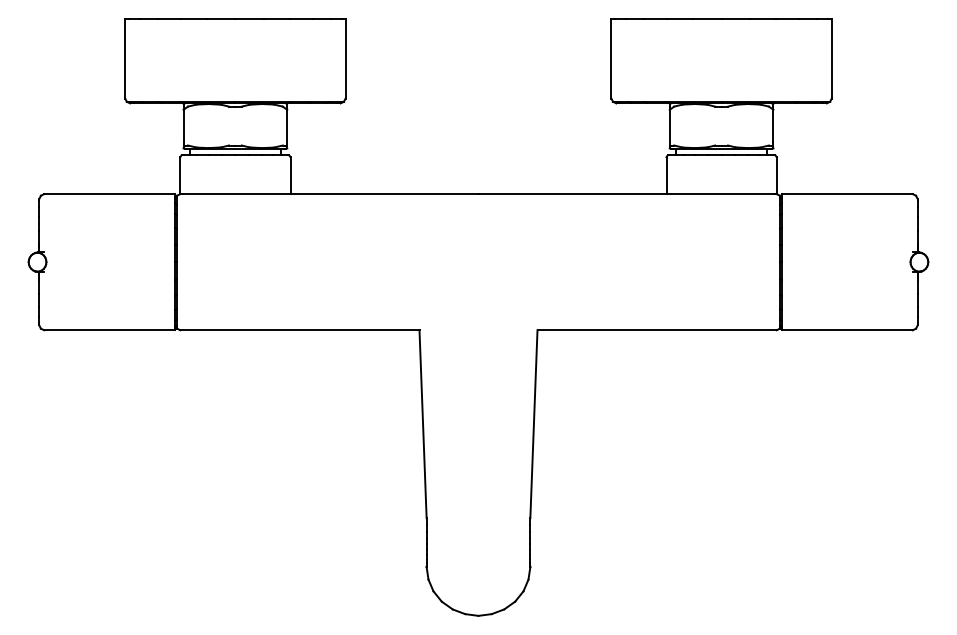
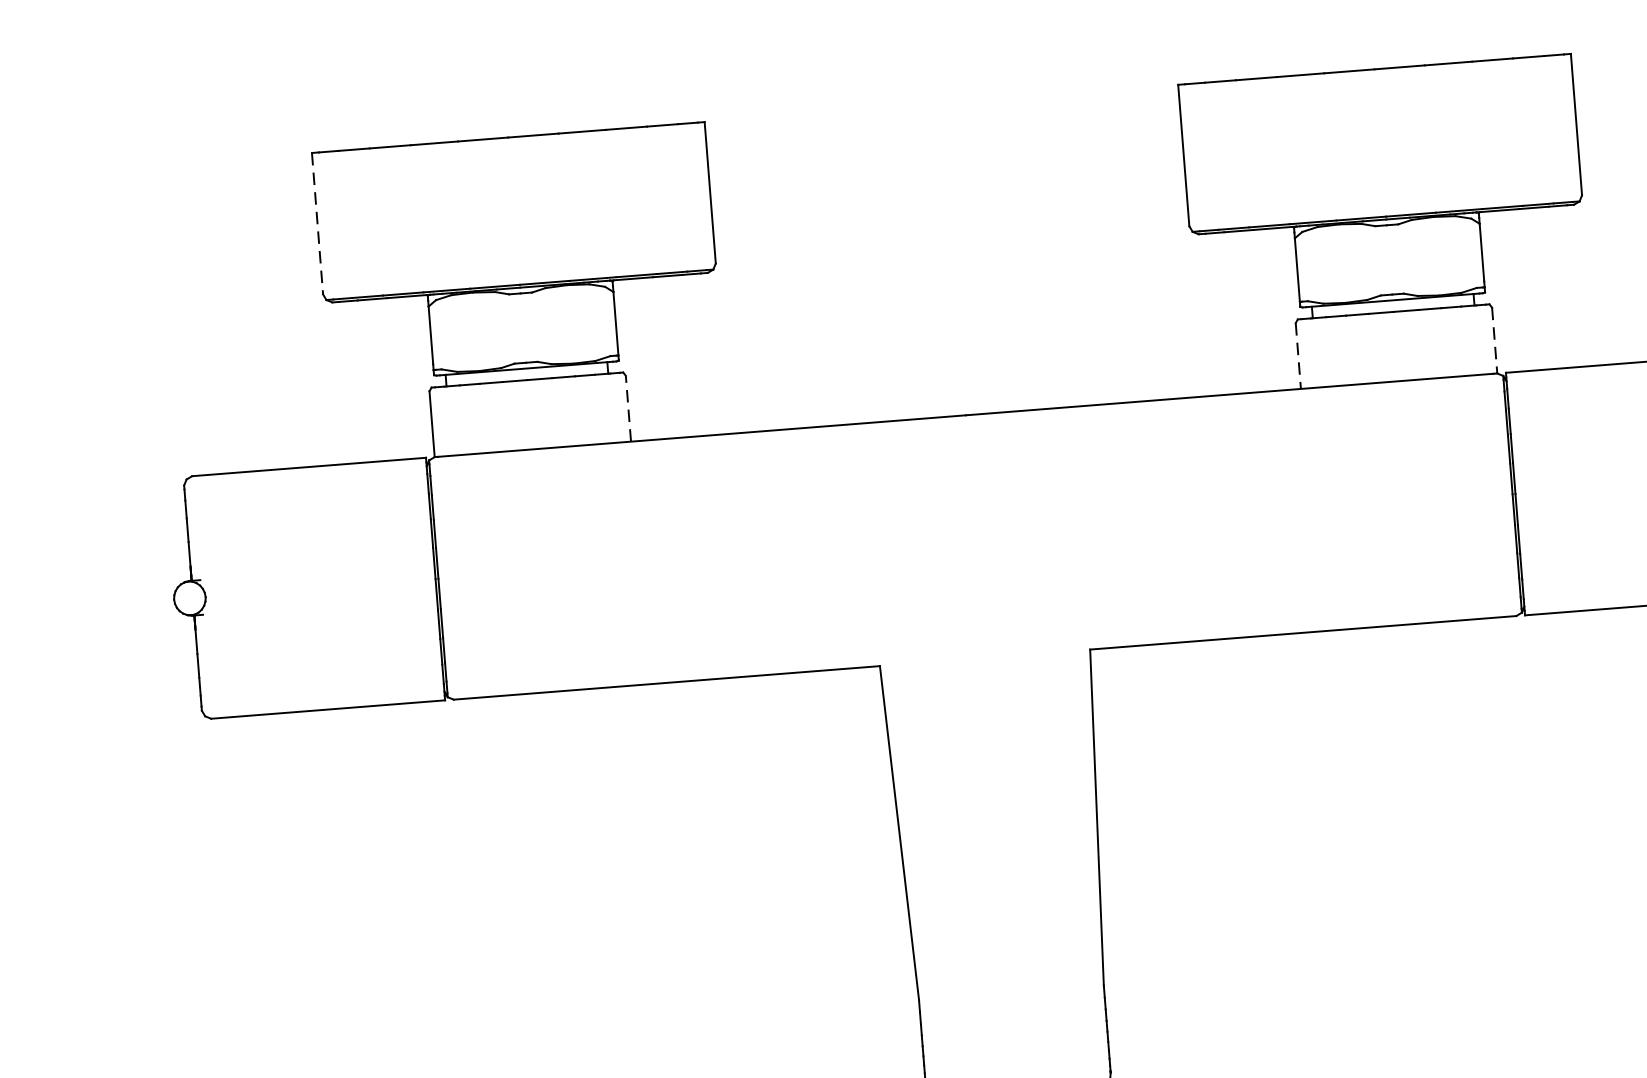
line: (125, 58) -> (318, 223), solid -> dashed
line: (290, 175) -> (628, 408), solid -> dashed
line: (666, 176) -> (1298, 357), solid -> dashed
line: (776, 176) -> (1494, 342), solid -> dashed

